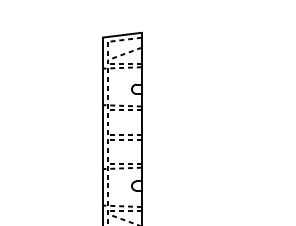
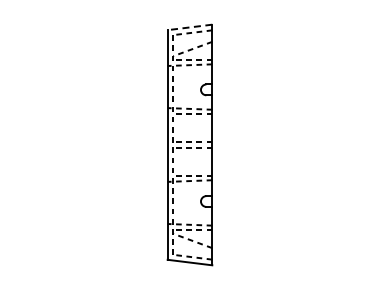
line: (122, 35) -> (189, 27), solid -> dashed

